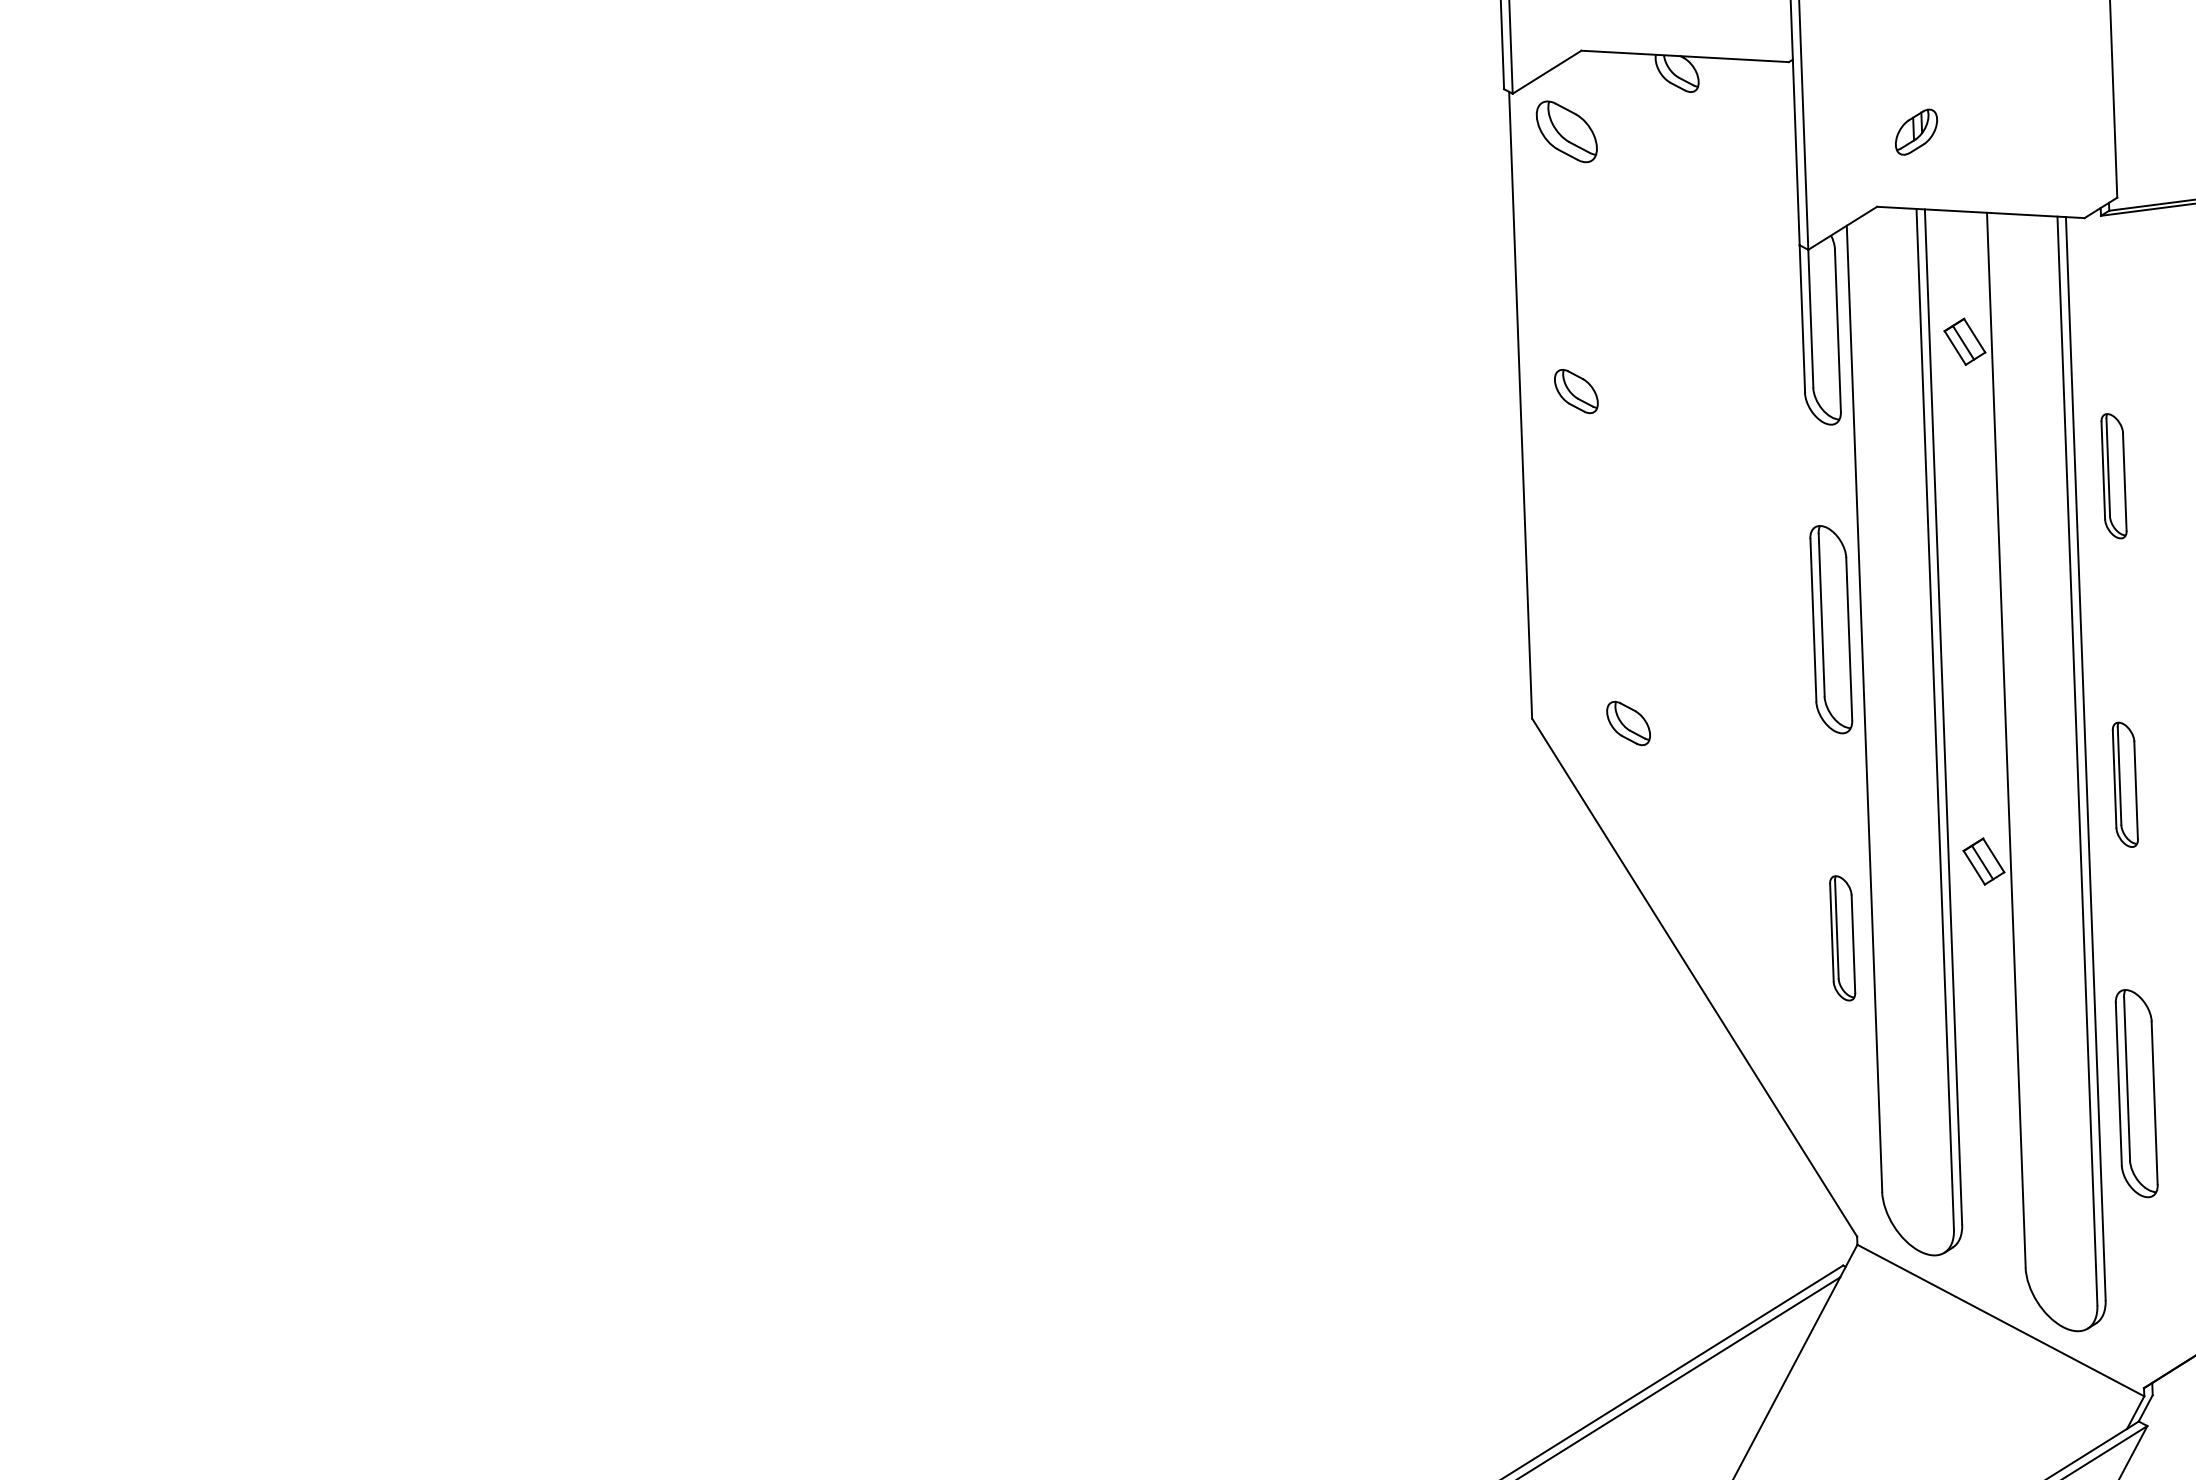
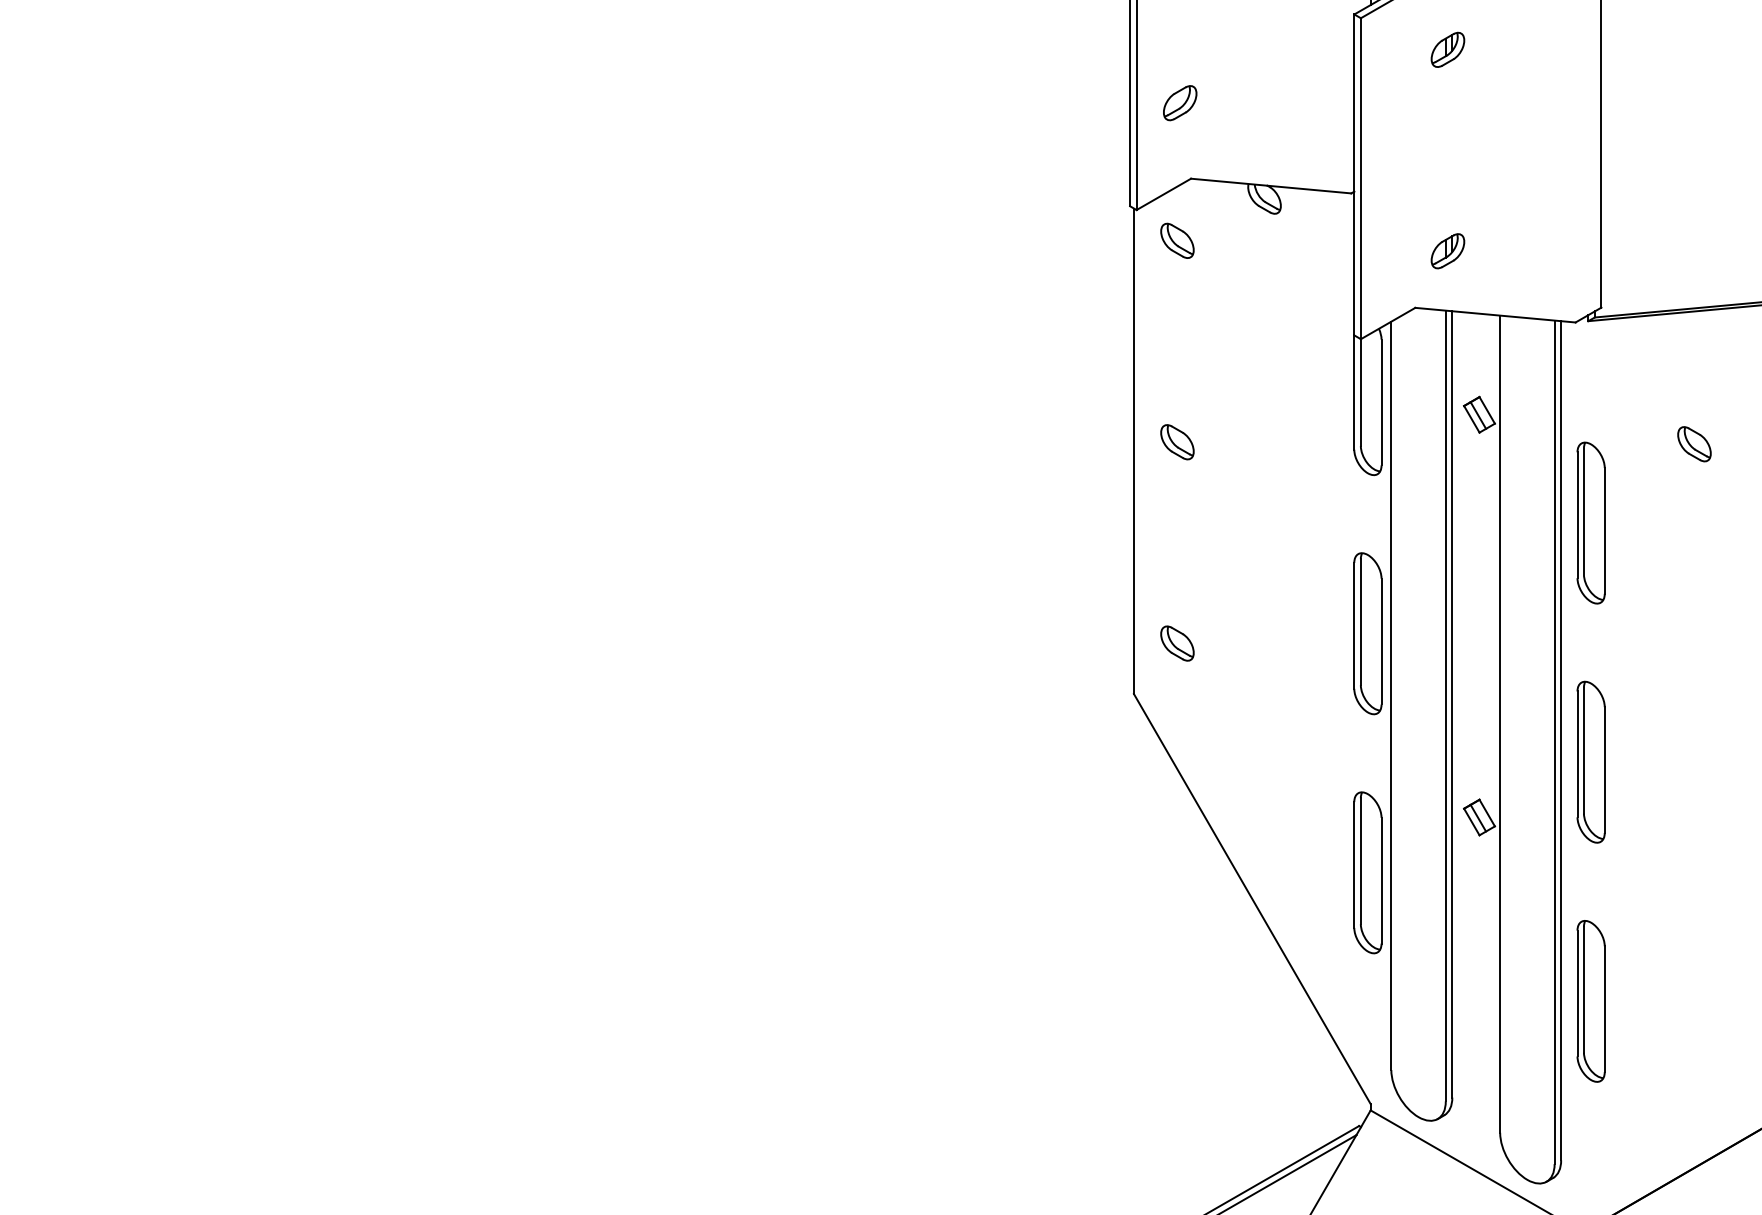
part: (1566, 131) -> (1177, 240), size x0.71
part: (2113, 475) -> (1590, 522), size x1.67
part: (1628, 723) -> (1177, 643), moved
part: (2124, 784) -> (1590, 761), size x1.67
part: (1842, 937) -> (1367, 872), size x1.67

